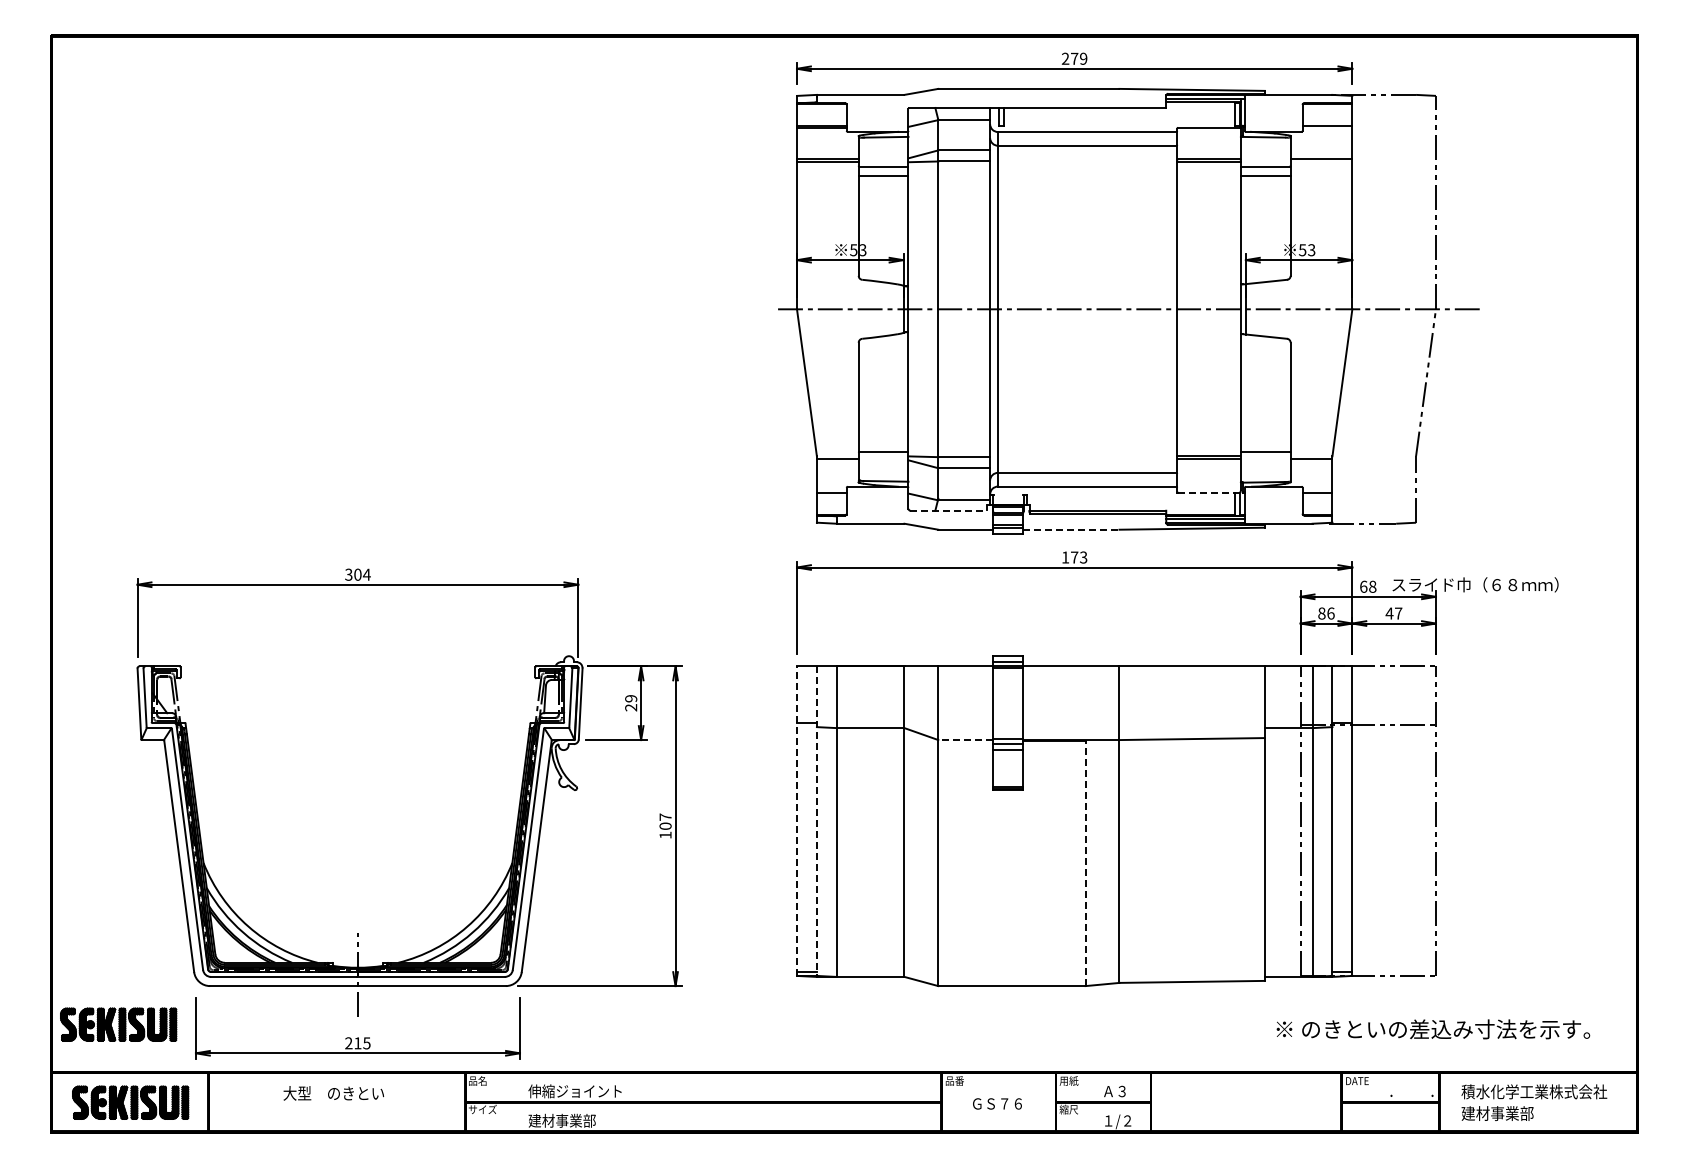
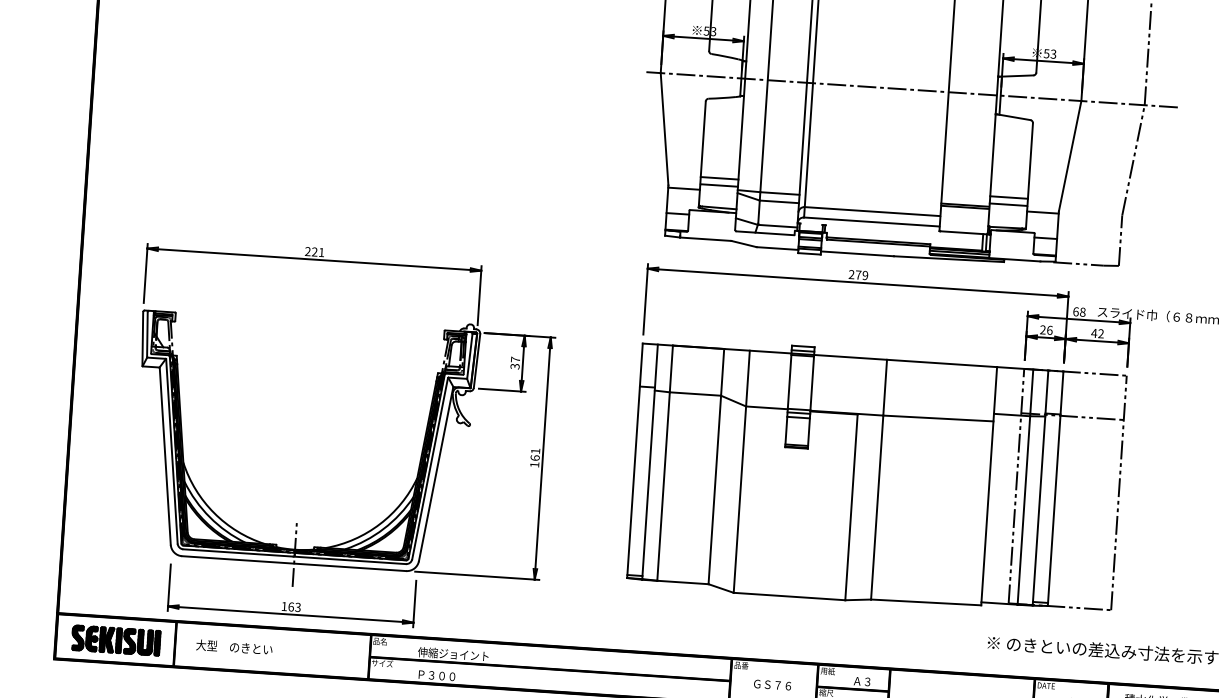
line: (883, 442) -> (719, 178), added
line: (1265, 442) -> (1008, 197), added
line: (1209, 492) -> (963, 232), dashed -> solid
line: (948, 510) -> (765, 233), dashed -> solid
line: (1071, 529) -> (857, 253), dashed -> solid
text: (1074, 557) -> (858, 275), 173 -> 279
text: (357, 574) -> (314, 251), 304 -> 221
text: (1321, 613) -> (1042, 329), 86 -> 26
text: (1398, 613) -> (1101, 333), 47 -> 42
text: (631, 703) -> (515, 363), 29 -> 37
line: (965, 740) -> (766, 408), dashed -> solid
text: (665, 821) -> (535, 454), 107 -> 161
line: (797, 821) -> (635, 461), dashed -> solid
line: (816, 822) -> (649, 462), dashed -> solid
line: (1085, 863) -> (851, 507), dashed -> solid
part: (118, 1024) -> (110, 580), removed
text: (357, 1043) -> (290, 607), 215 -> 163
text: (333, 1093) -> (234, 647), moved
text: (561, 1120) -> (441, 675), 建材事業部 -> Ｐ３００

